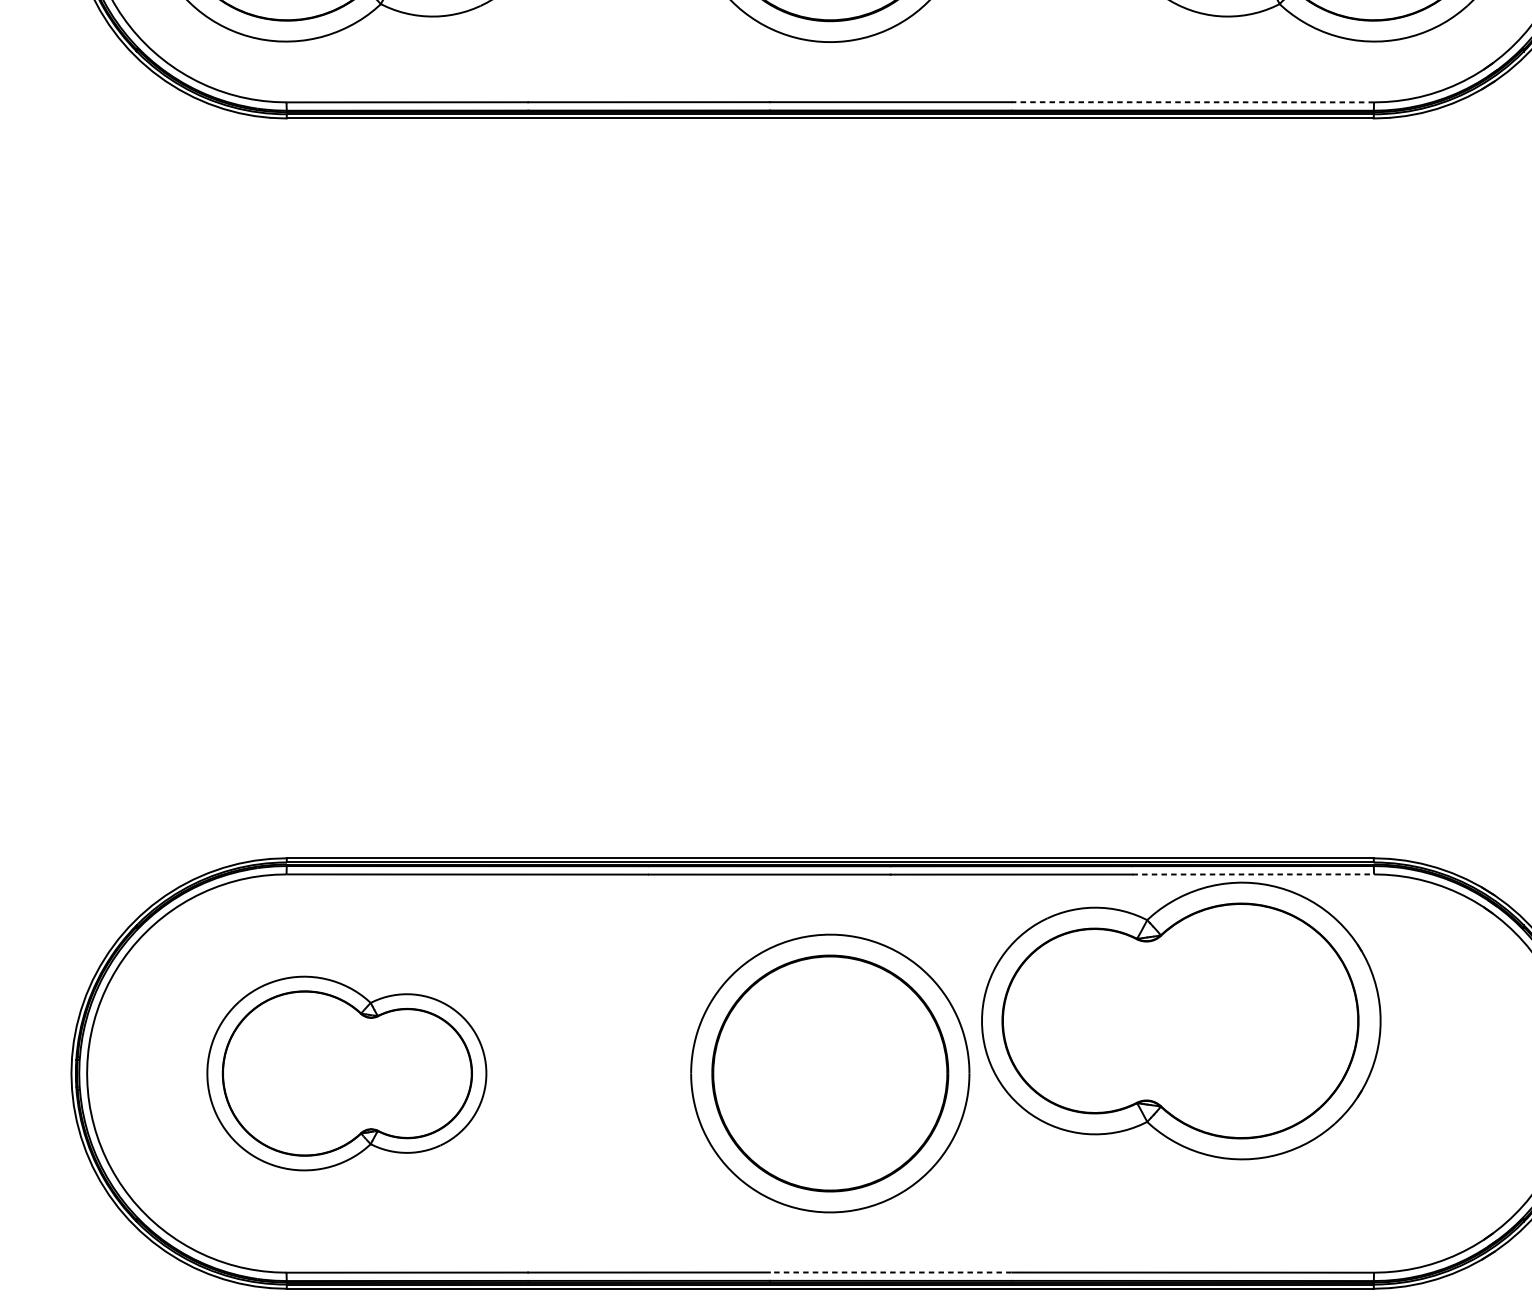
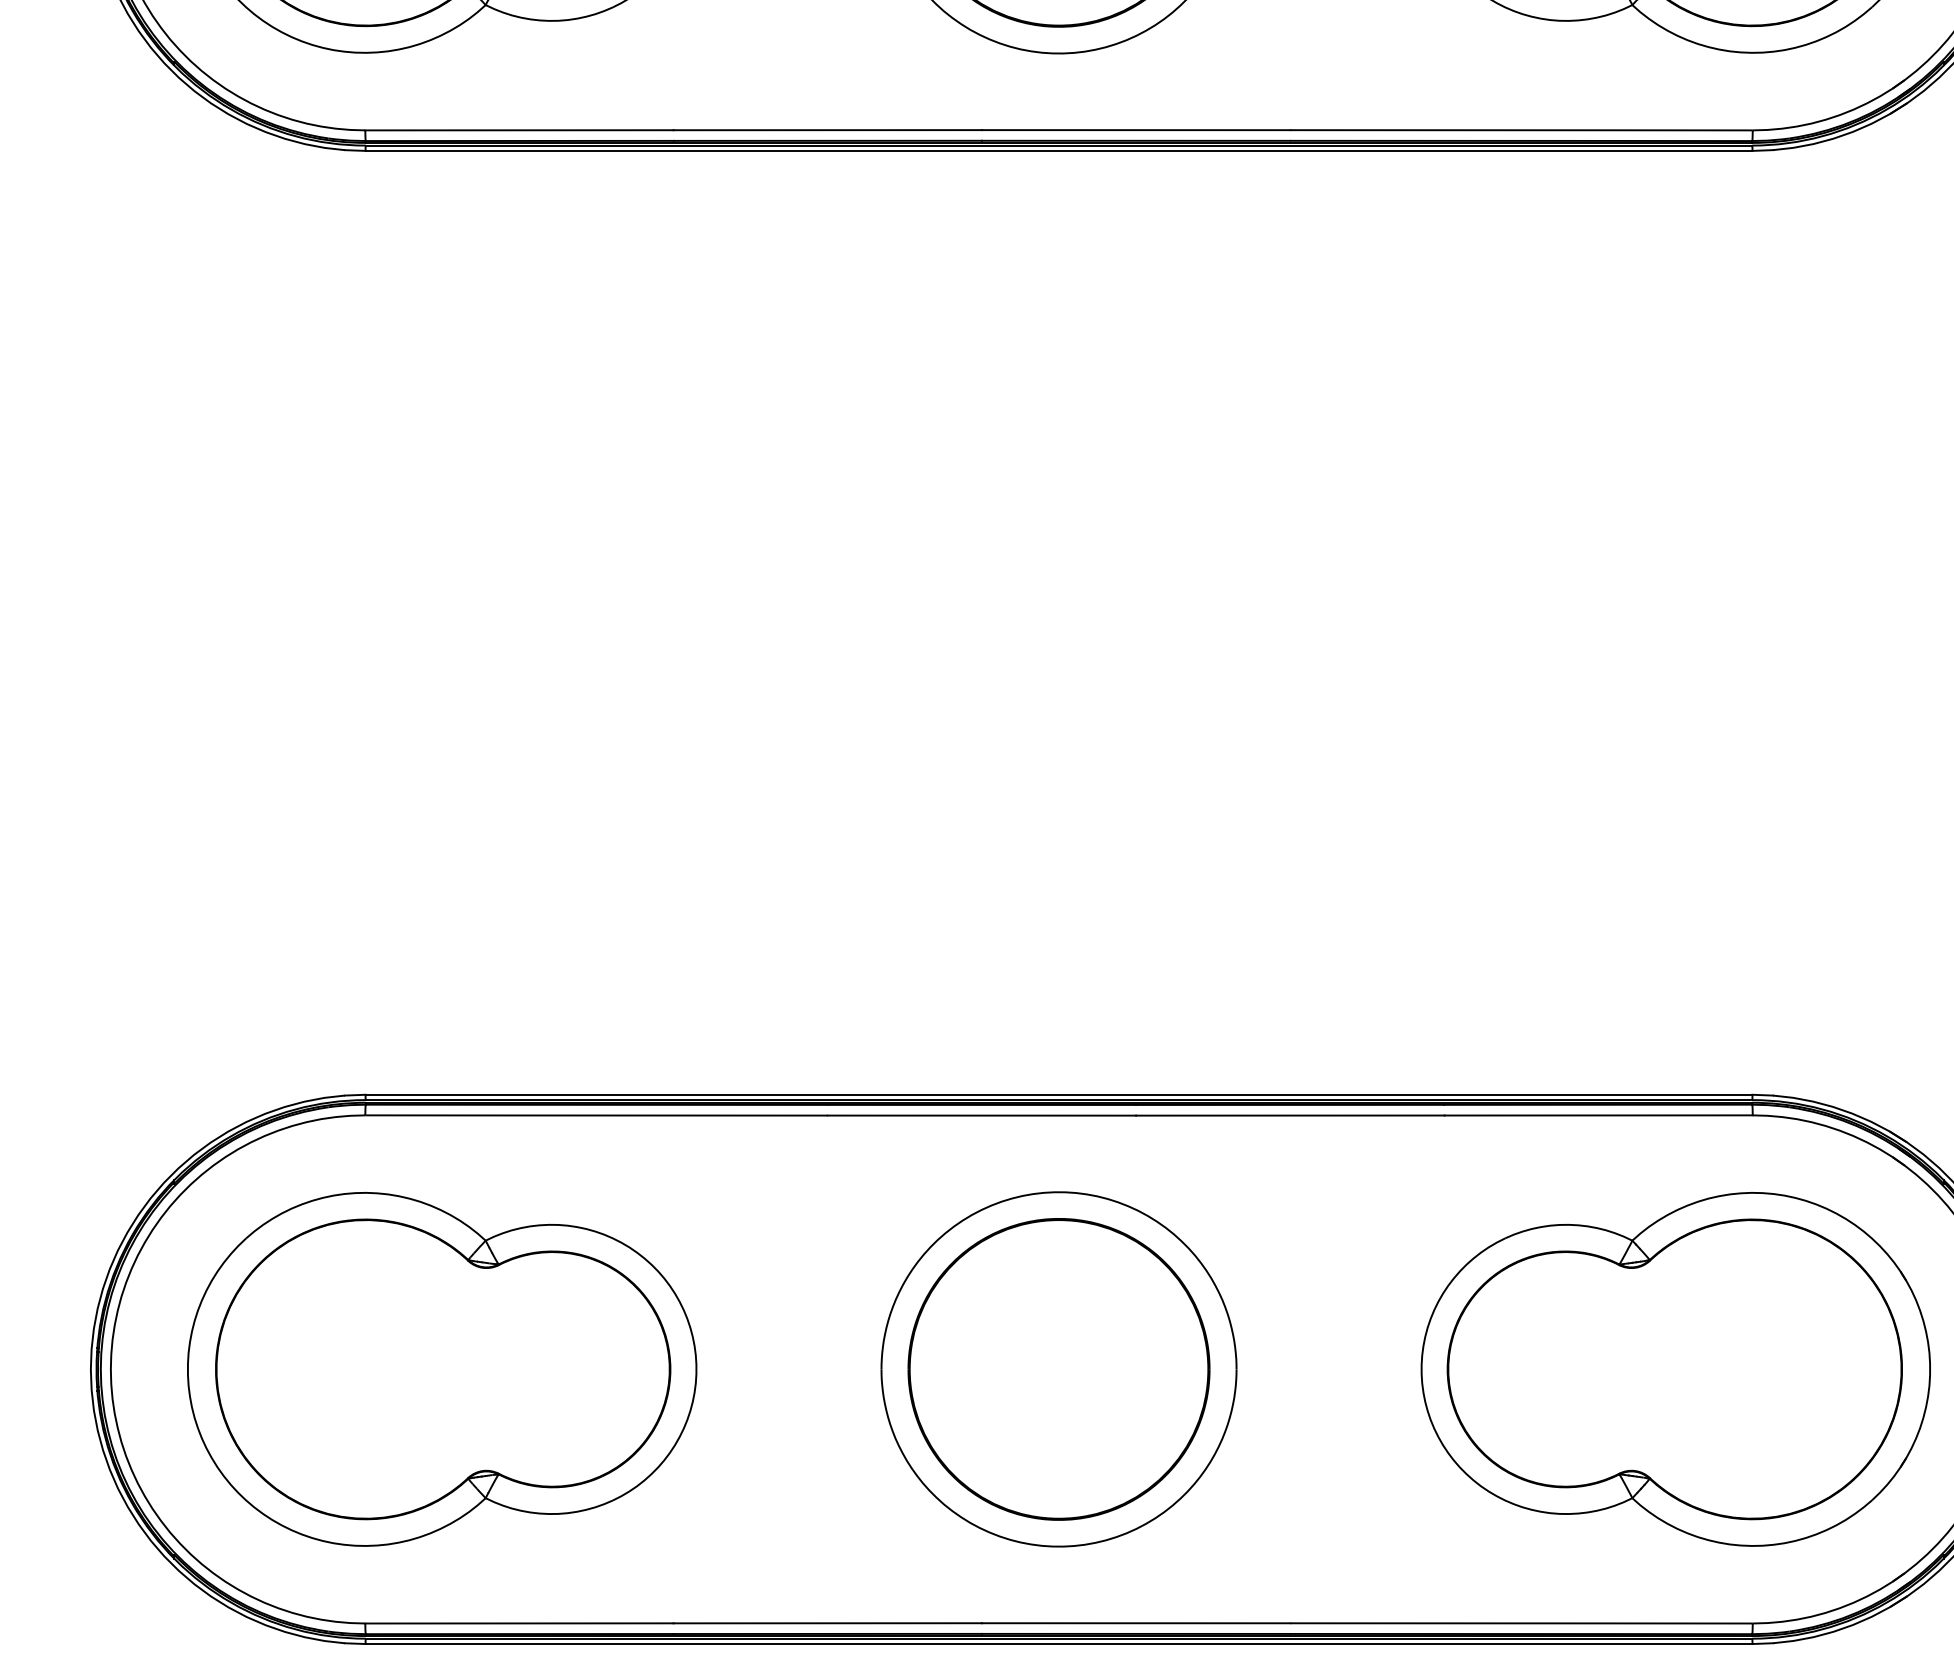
line: (1192, 102) -> (1521, 130), dashed -> solid
line: (1253, 874) -> (1599, 1115), dashed -> solid
part: (1181, 1021) -> (1675, 1369), moved
part: (347, 1073) -> (442, 1369), size x1.43
line: (890, 1272) -> (1135, 1623), dashed -> solid

